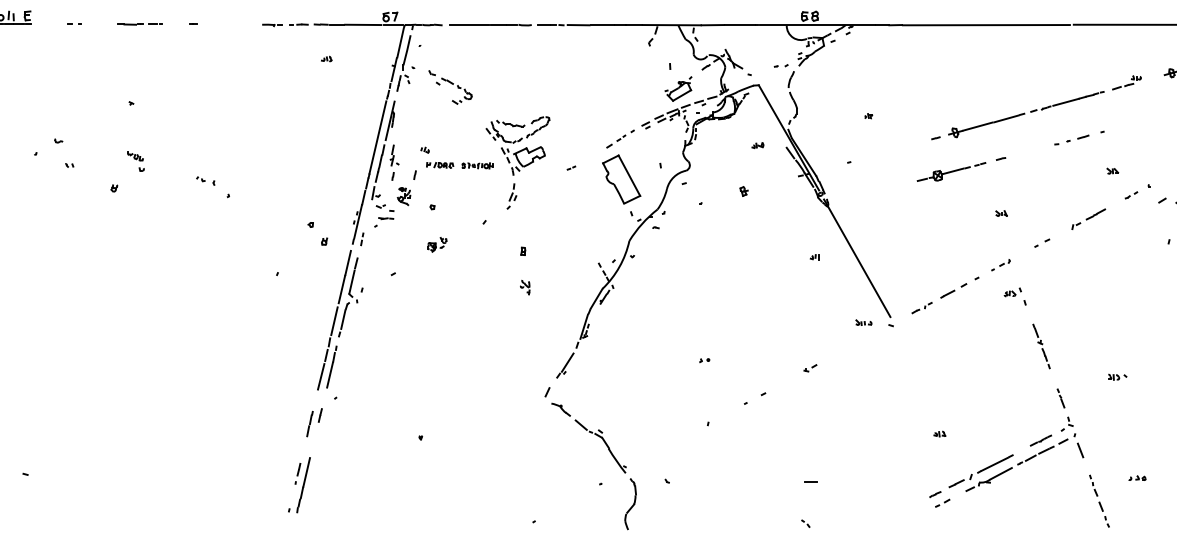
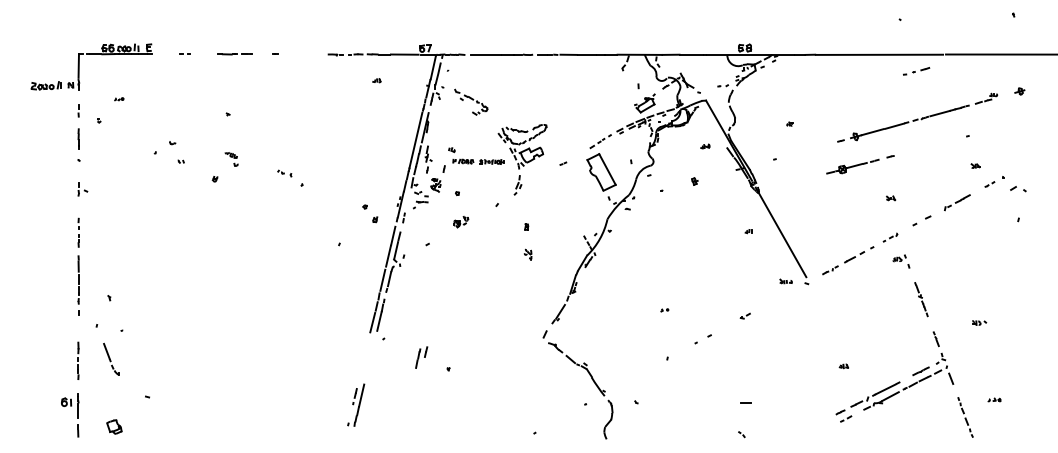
part: (1071, 140) -> (916, 71), moved
part: (1041, 242) -> (921, 220), size x1.6
part: (314, 422) -> (421, 357), moved

